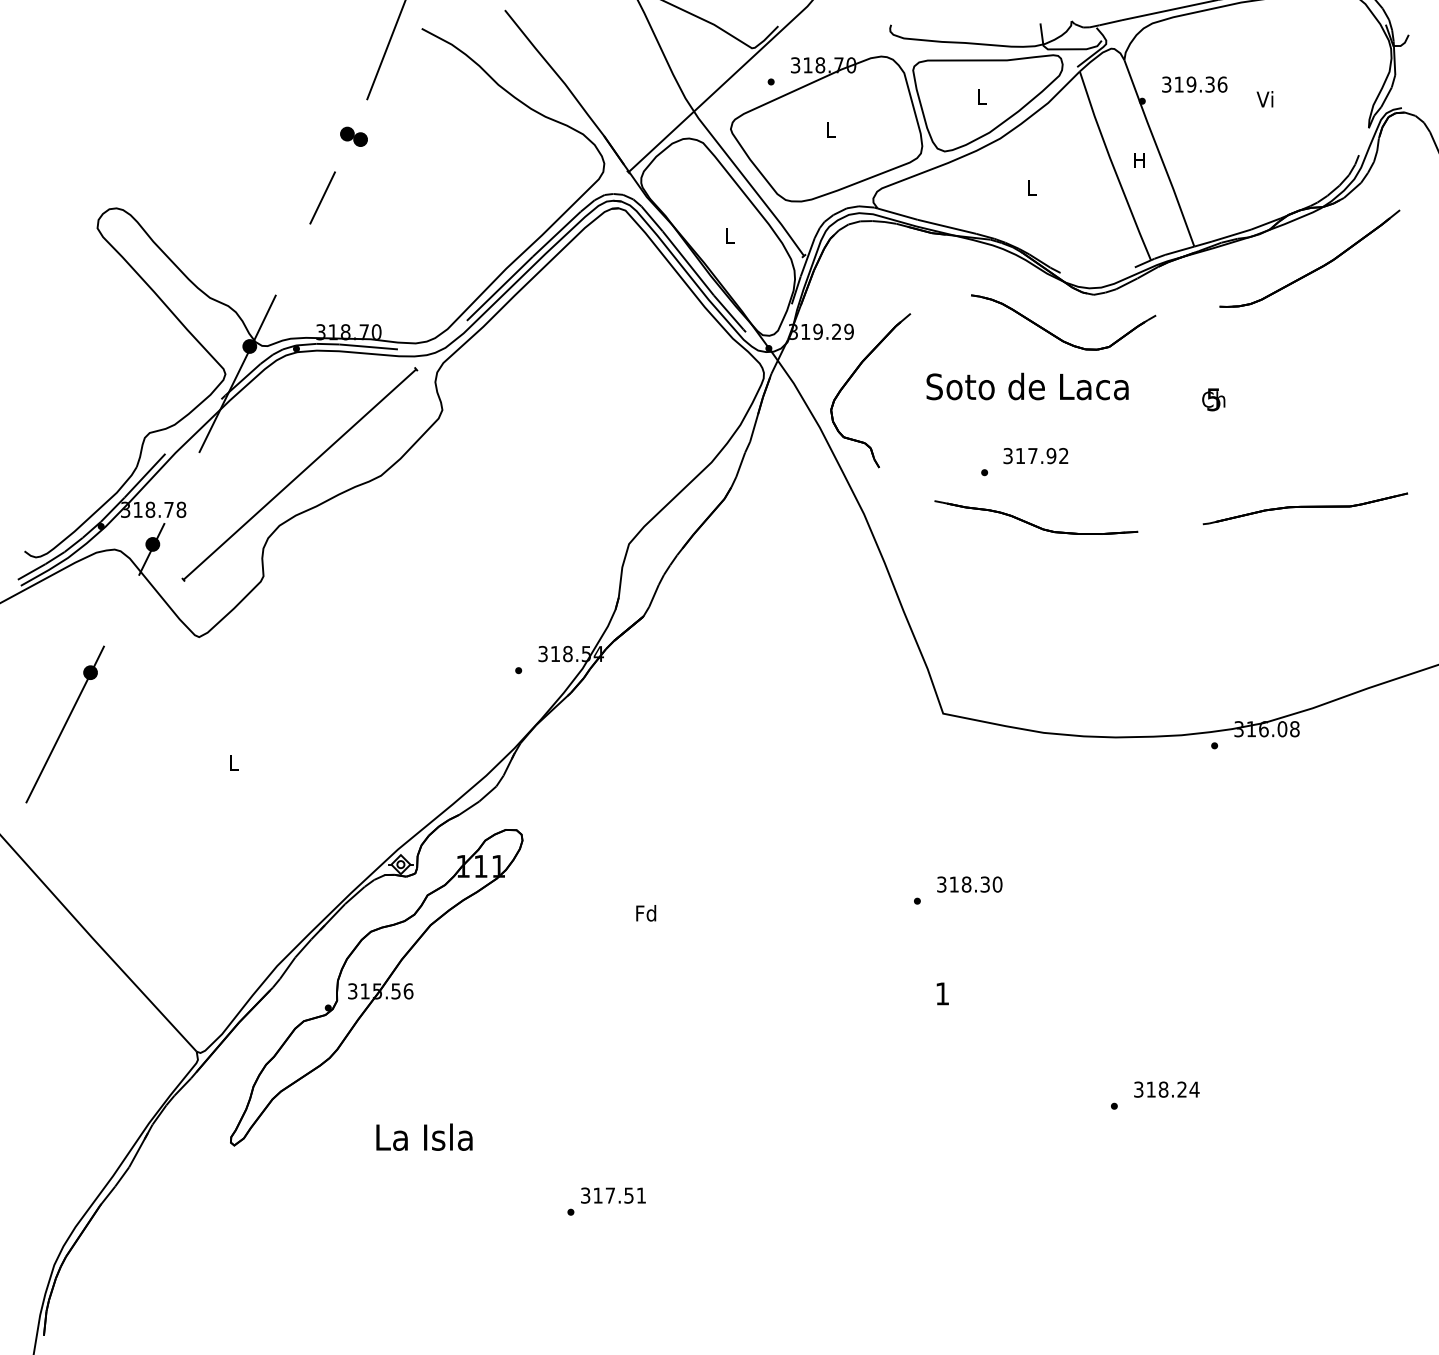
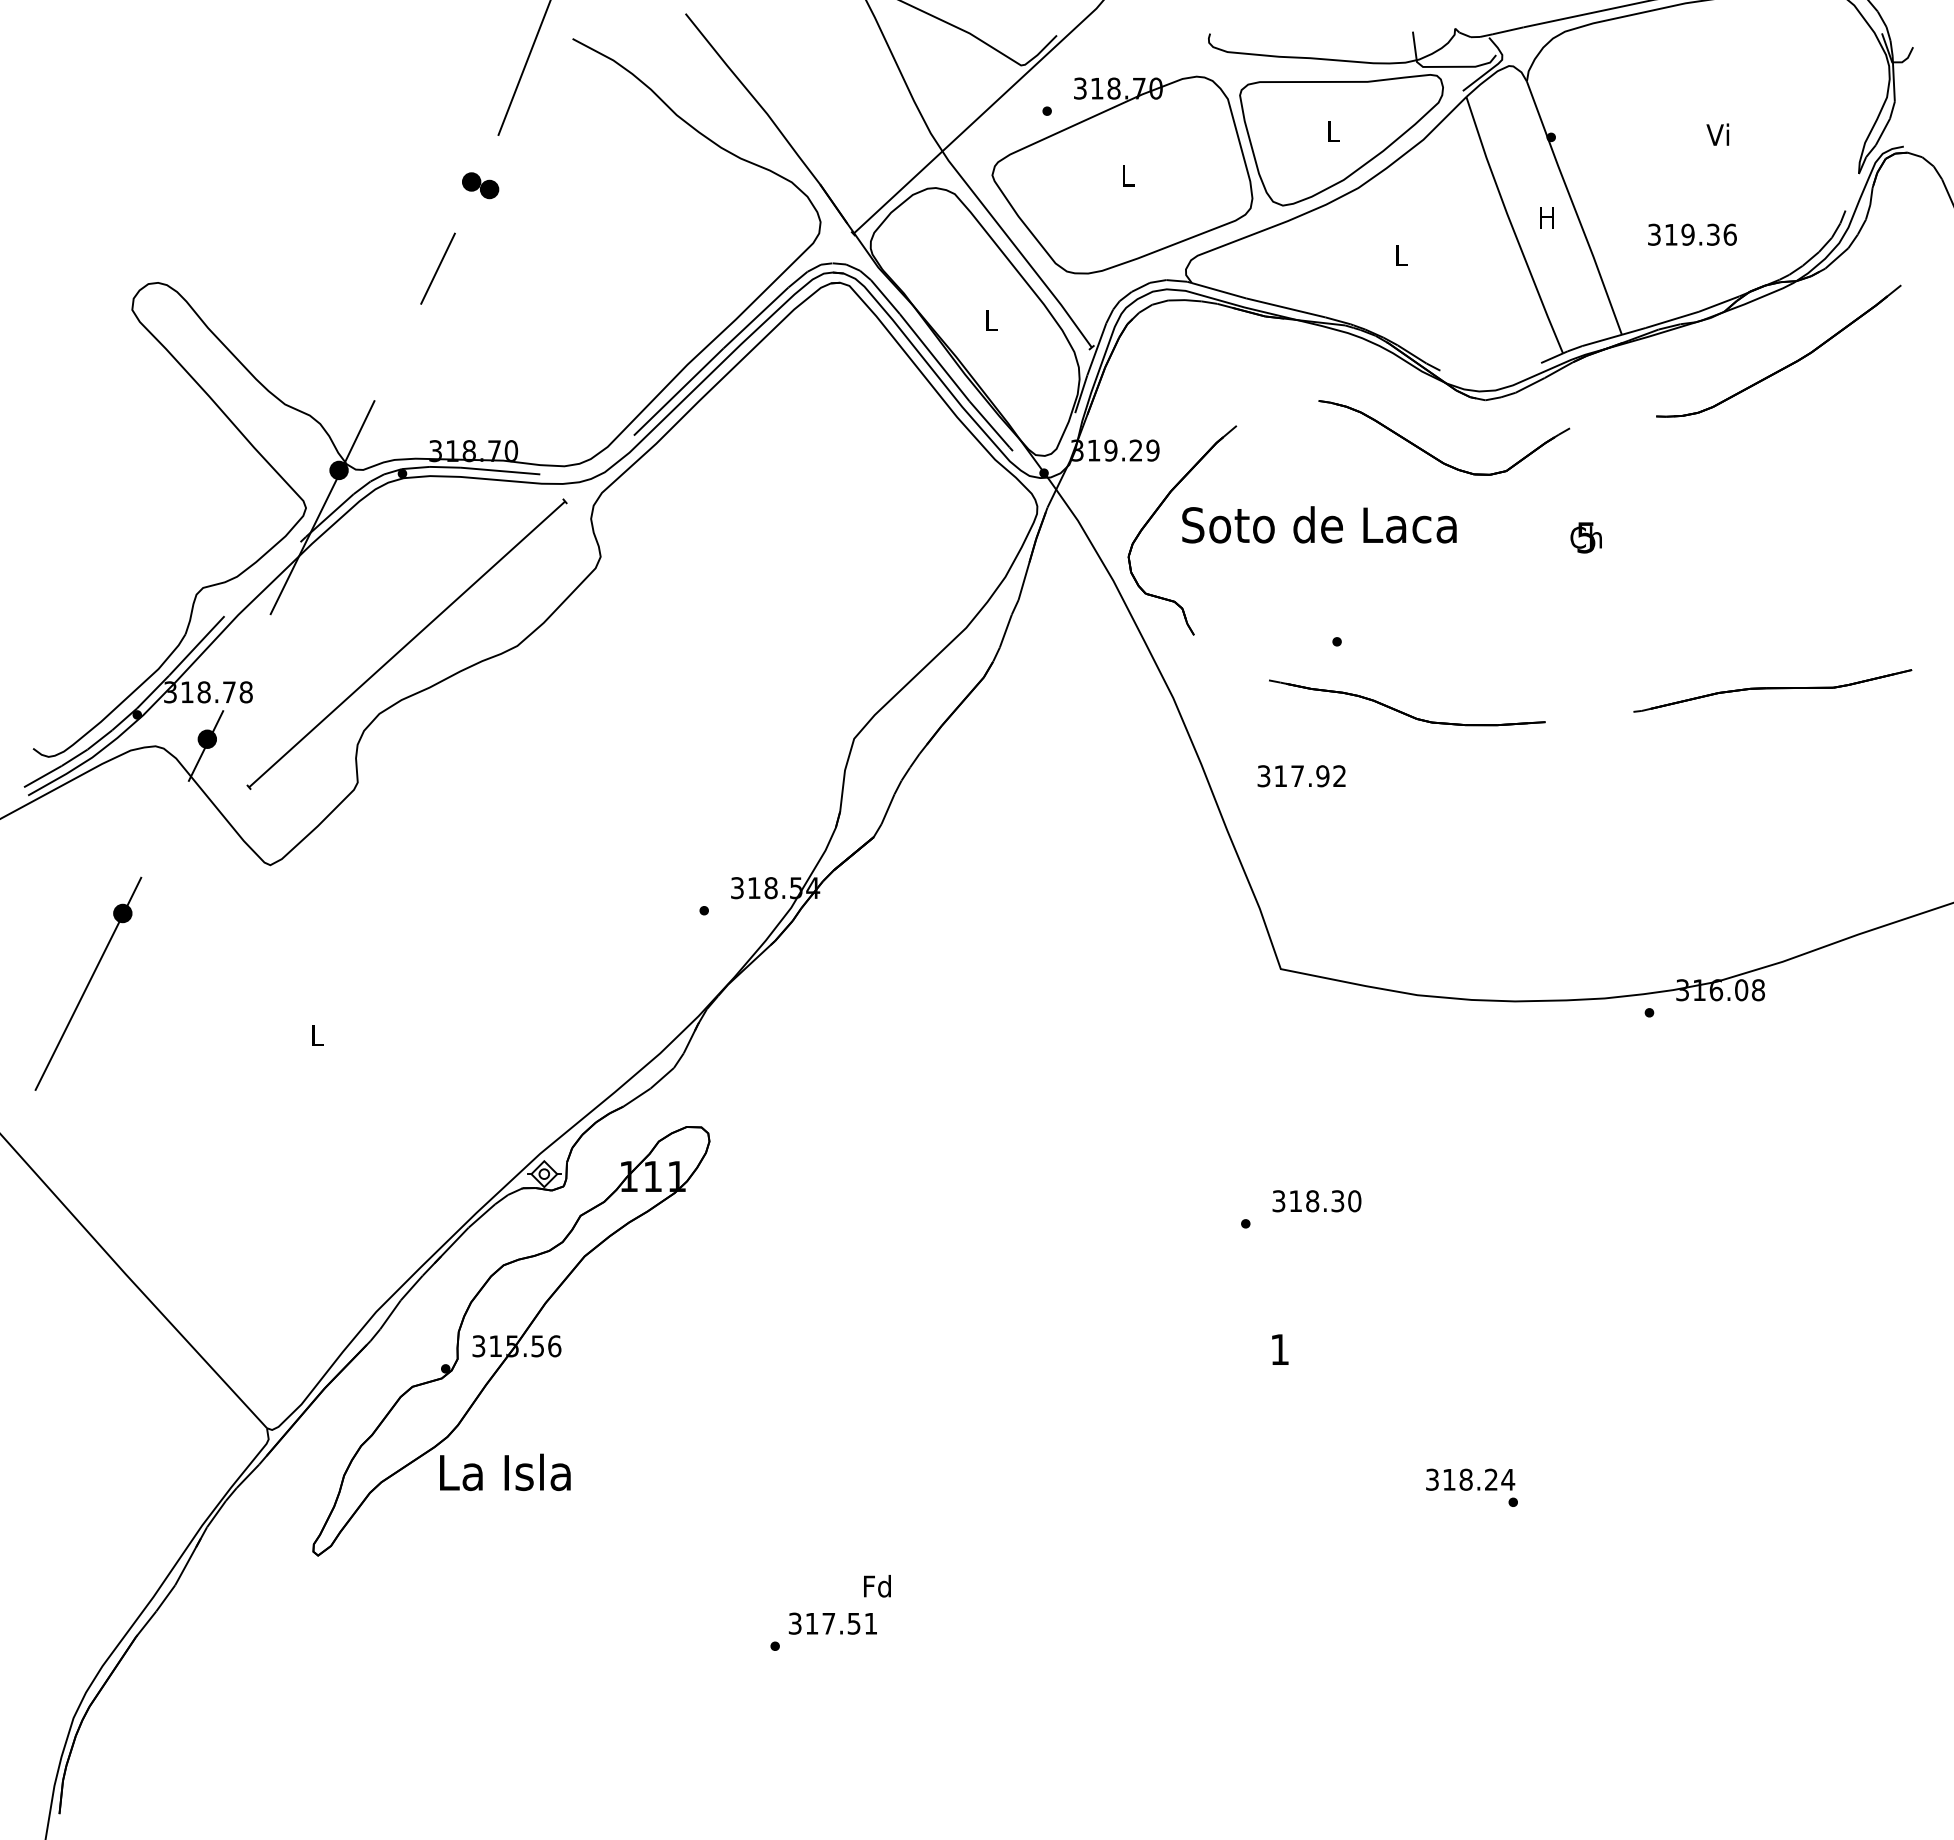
text: (1194, 84) -> (1692, 234), moved
text: (1027, 386) -> (1319, 524), moved
text: (1213, 399) -> (1585, 537), moved
text: (1035, 456) -> (1301, 776), moved
text: (646, 913) -> (877, 1586), moved
text: (1166, 1089) -> (1470, 1479), moved
text: (424, 1136) -> (505, 1471), moved

